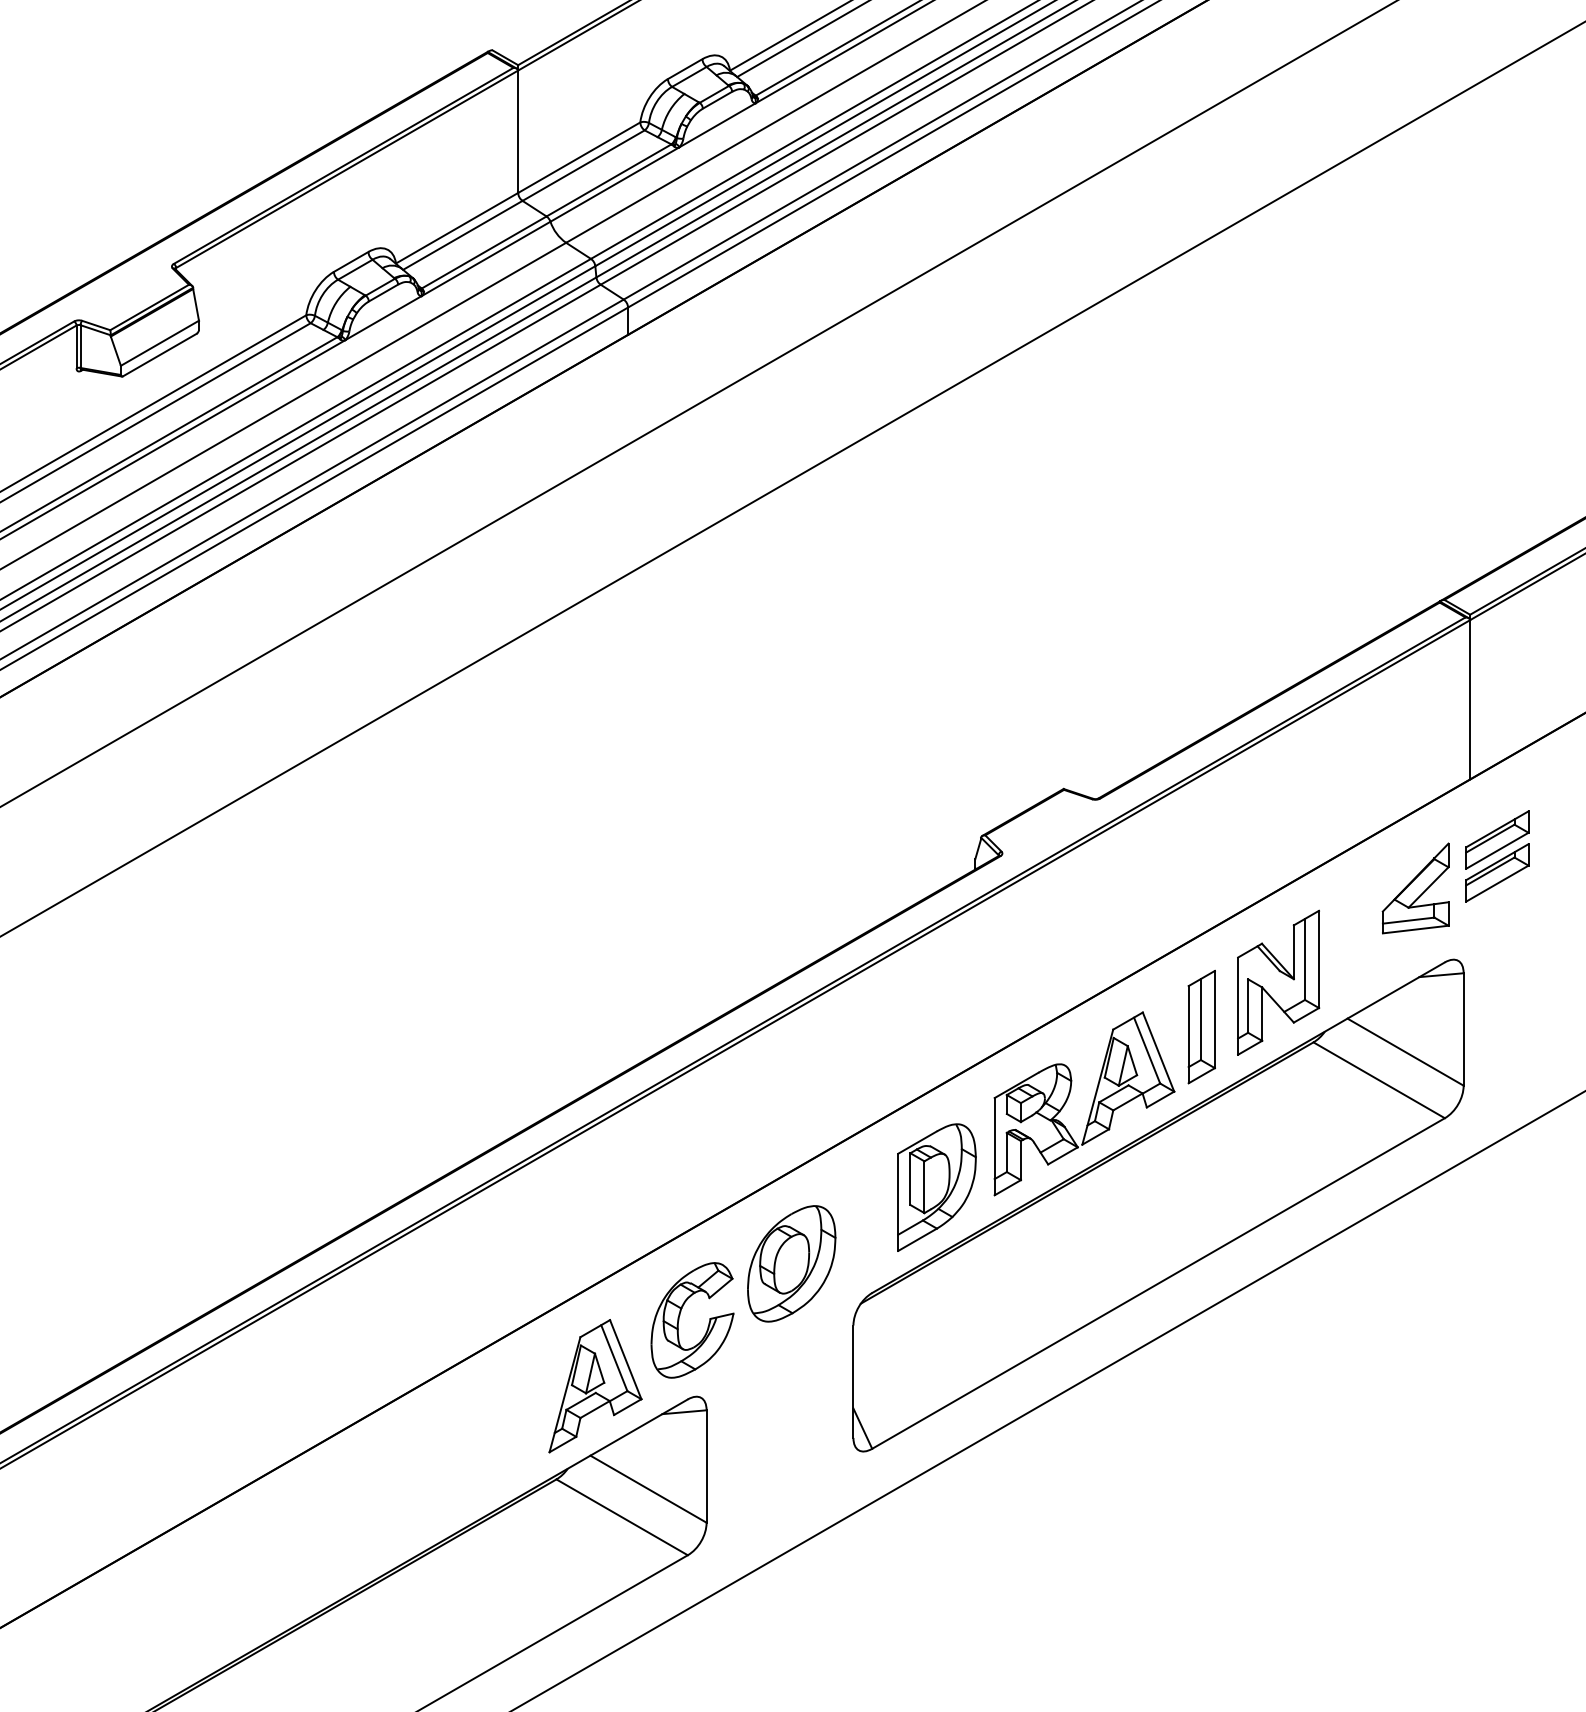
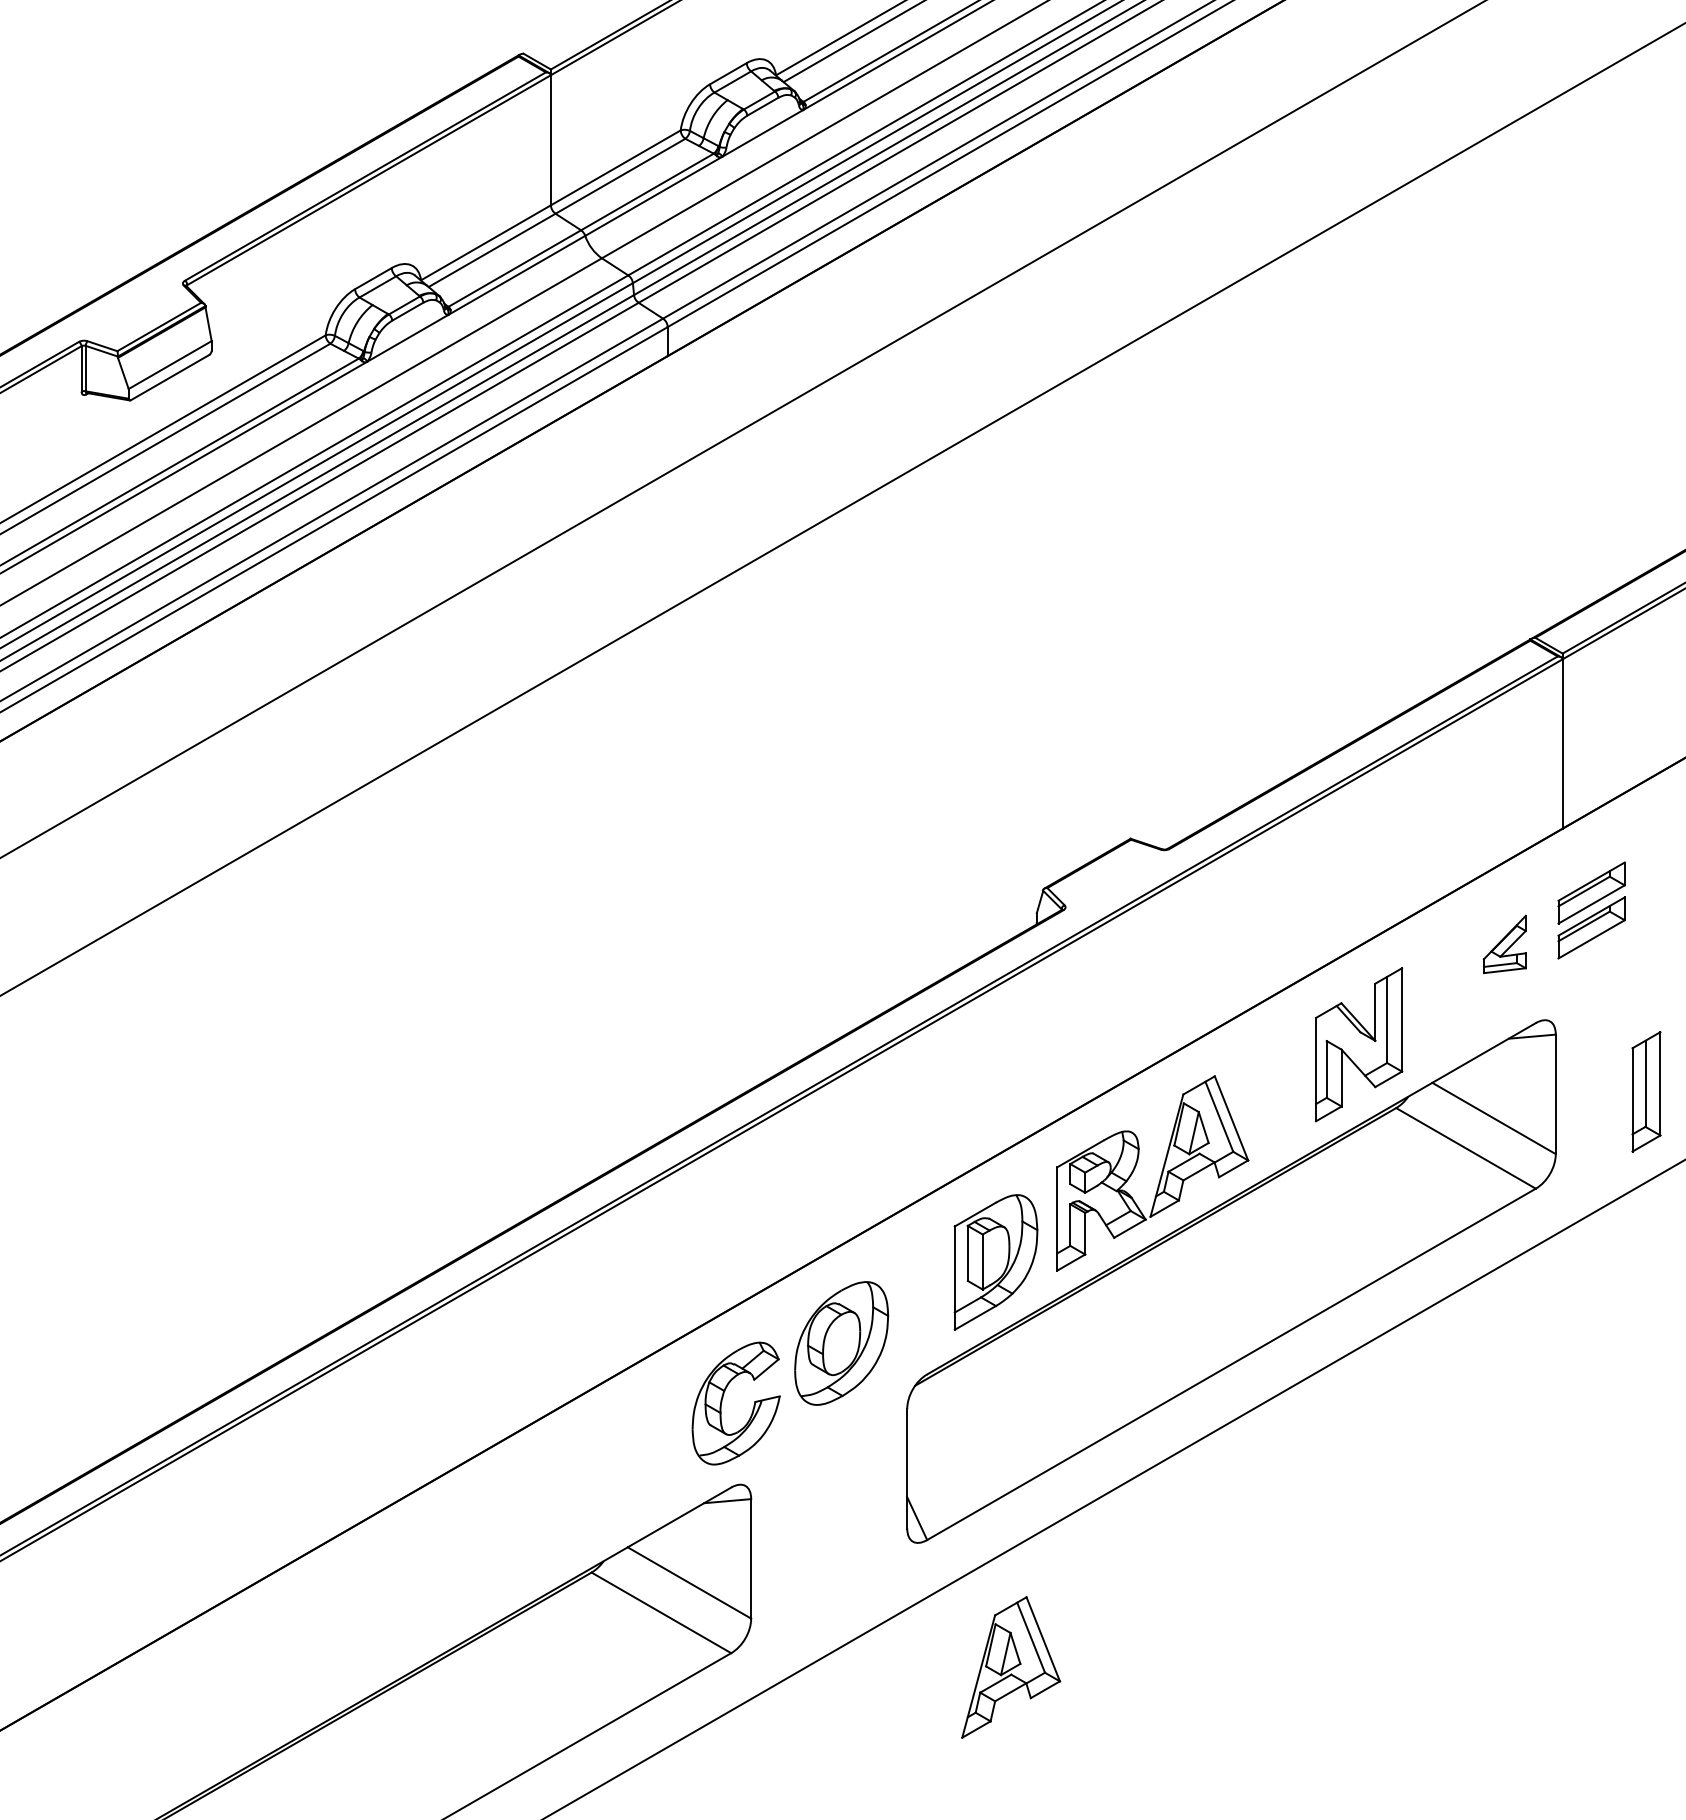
part: (1415, 888) -> (1504, 944), size x0.6
part: (1201, 1026) -> (1646, 1091), moved
part: (595, 1386) -> (1011, 1667), moved

